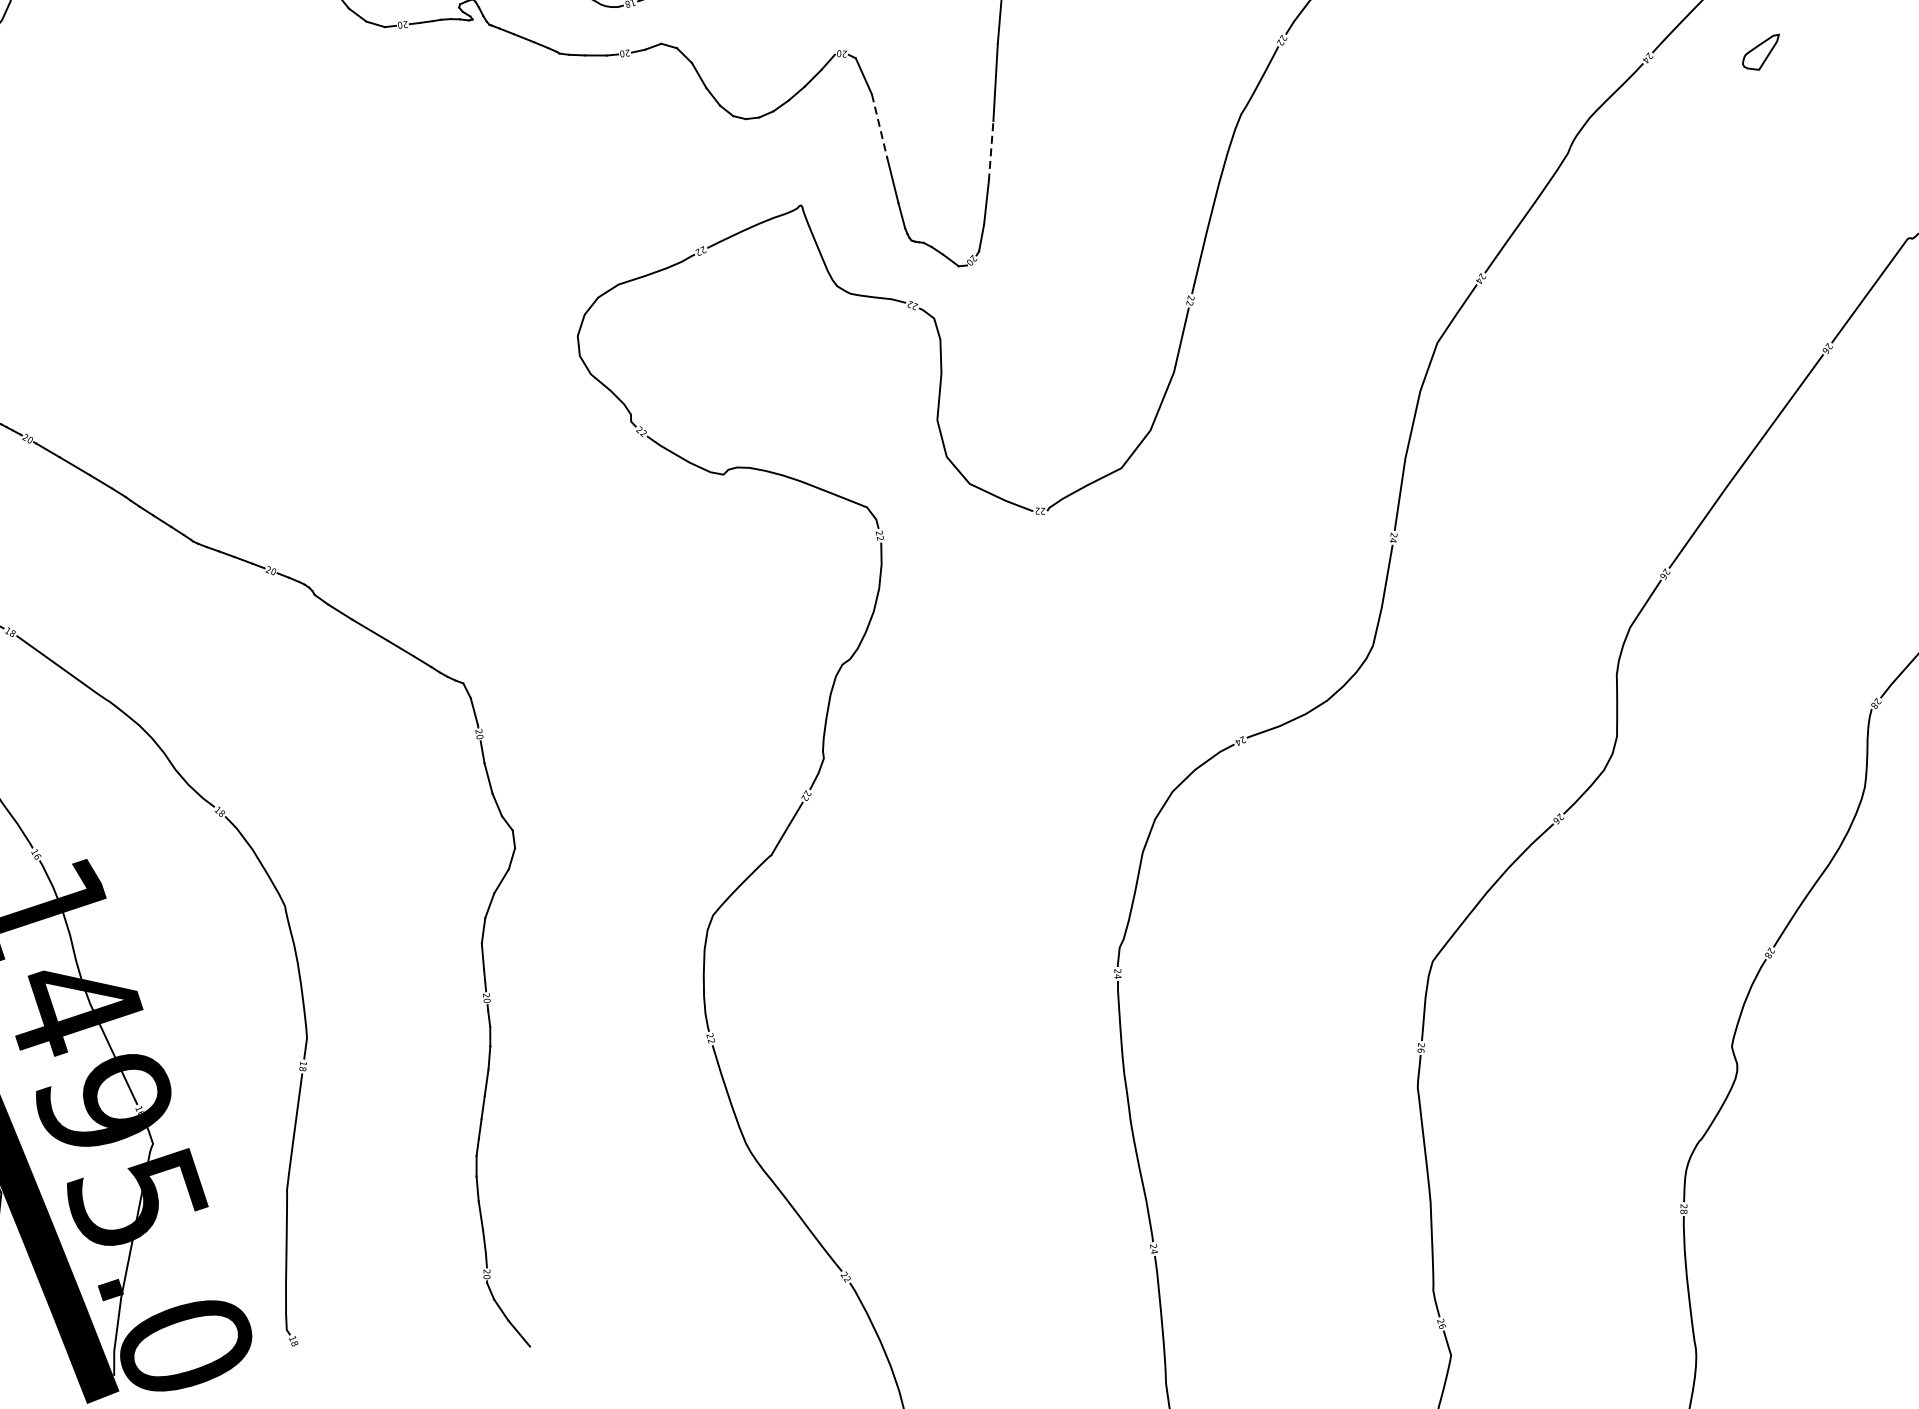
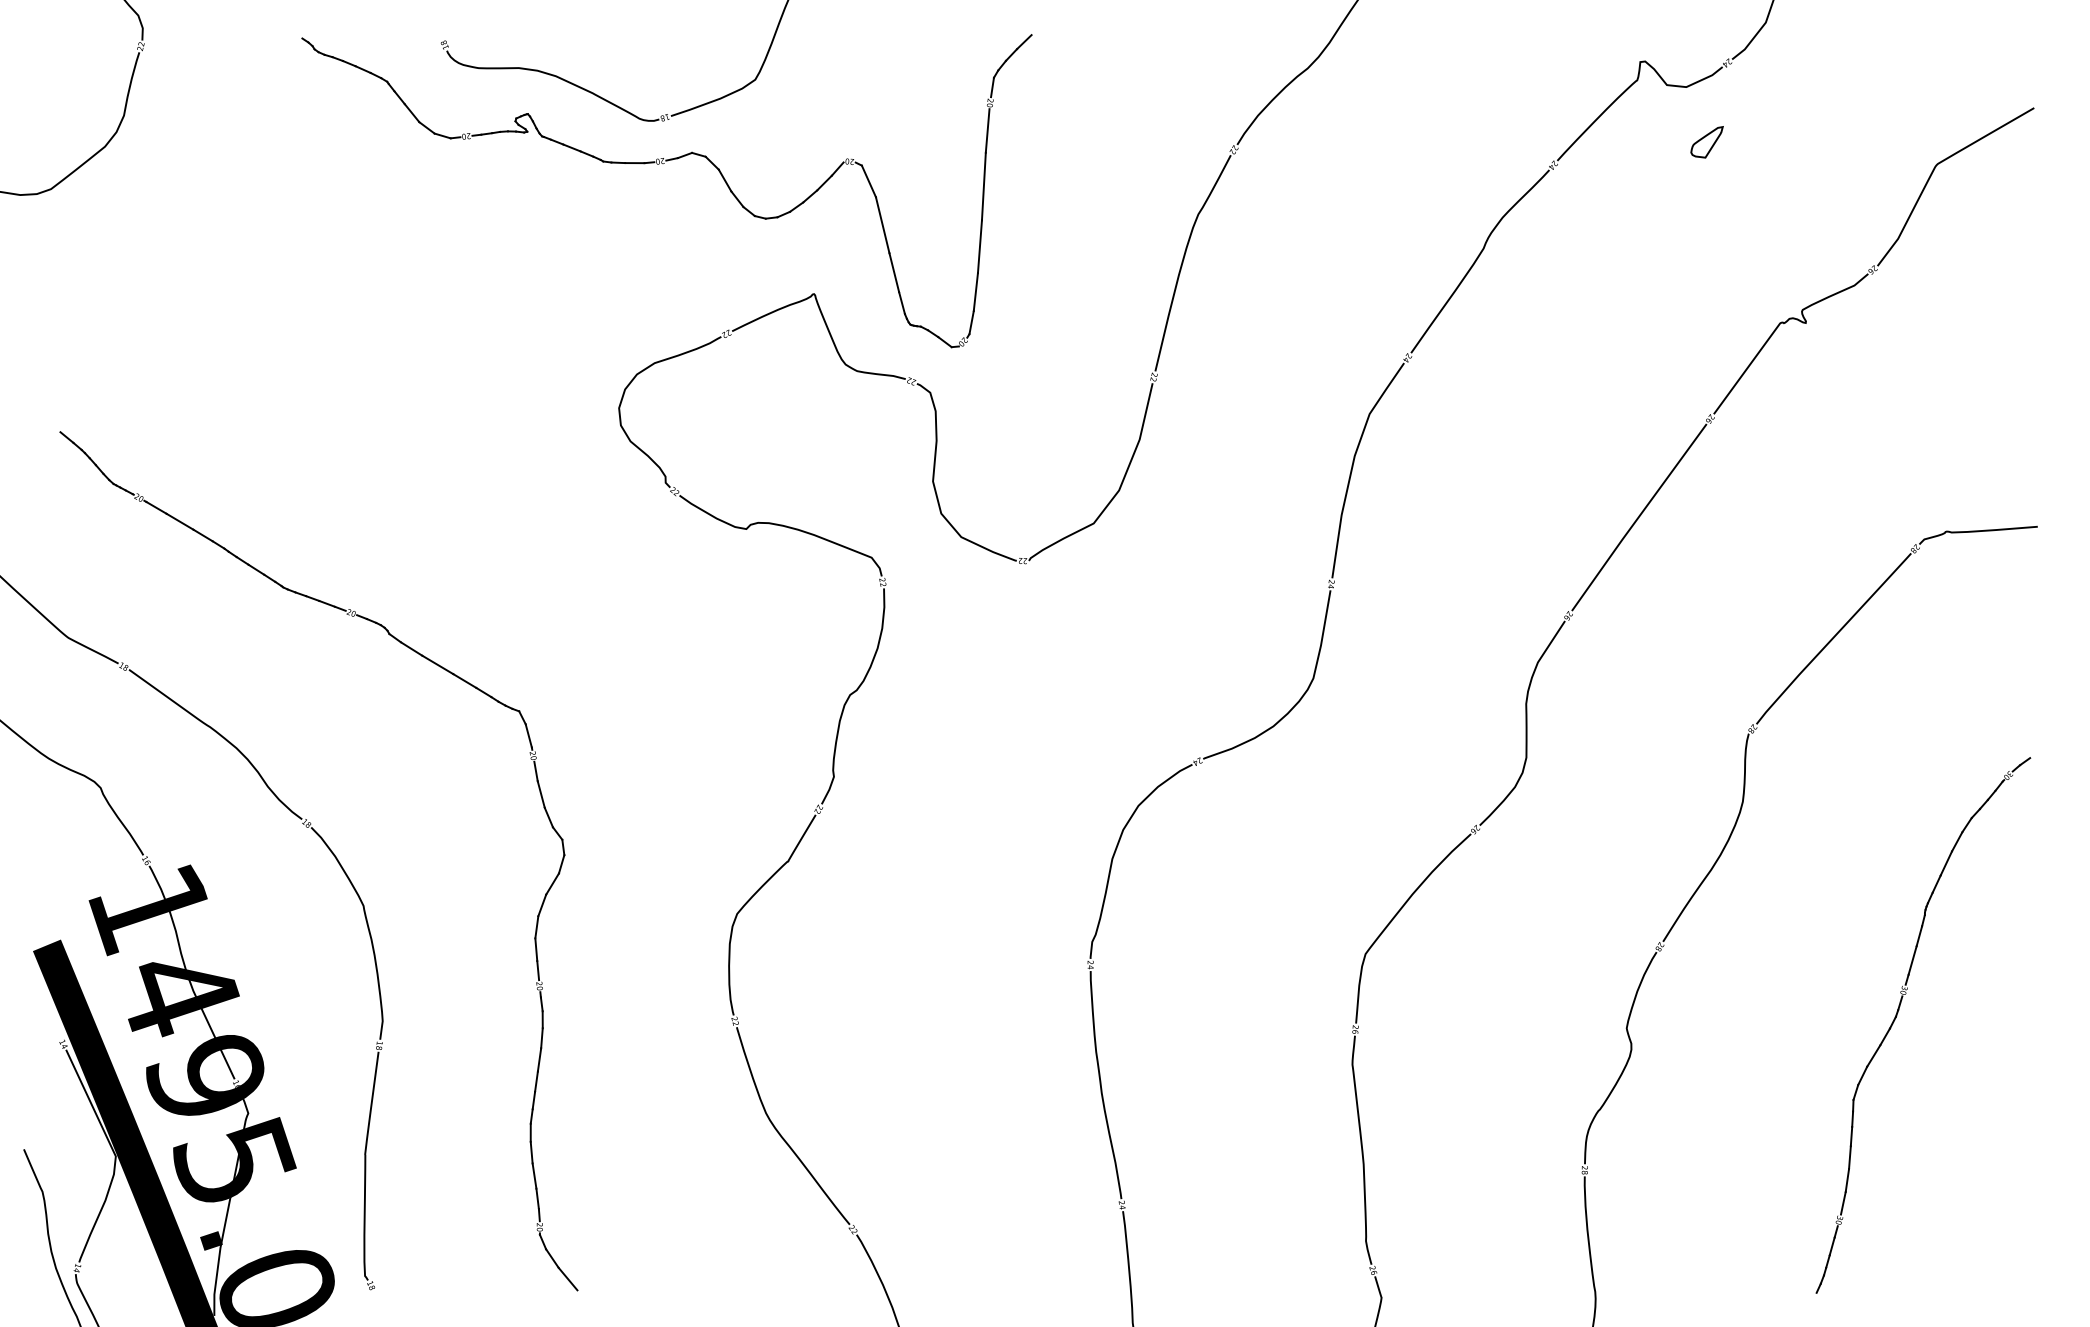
part: (1760, 52) -> (1706, 142), moved
line: (879, 126) -> (882, 225), dashed -> solid
line: (991, 150) -> (980, 246), dashed -> solid

